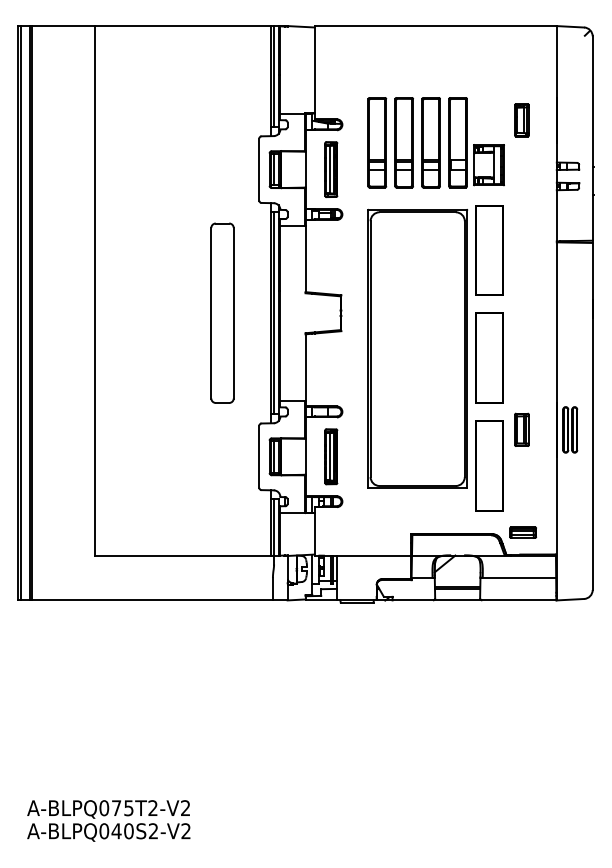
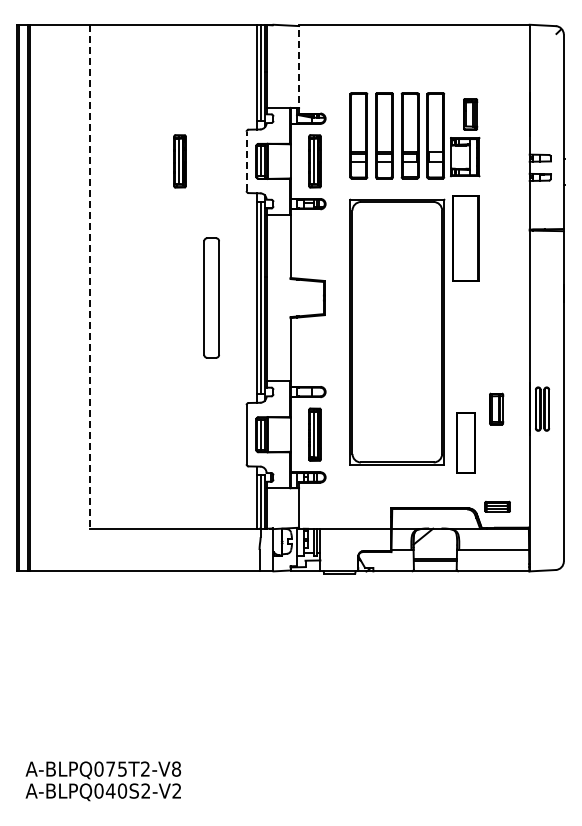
line: (314, 73) -> (299, 69), solid -> dashed
part: (521, 120) -> (470, 114), moved
part: (188, 169) -> (179, 161), added
line: (259, 169) -> (246, 161), solid -> dashed
line: (94, 290) -> (89, 276), solid -> dashed
part: (222, 312) -> (211, 297), size x0.7
part: (489, 357) -> (465, 340), removed
part: (489, 466) -> (465, 443), size x0.7
text: (185, 807) -> (176, 768), A-BLPQ075T2-V2 -> A-BLPQ075T2-V8

